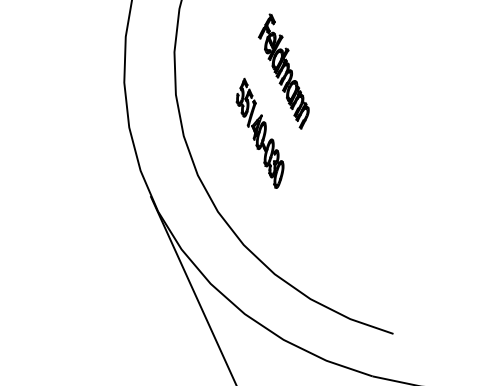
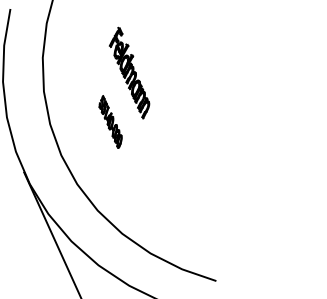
part: (259, 132) -> (110, 121), size x0.6

